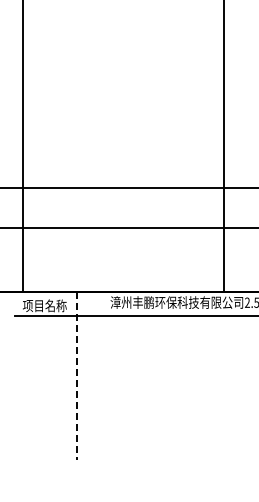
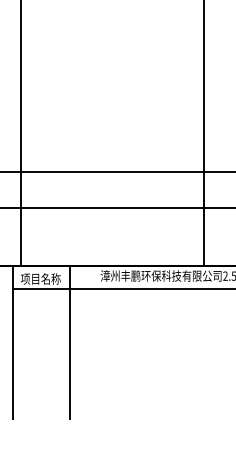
line: (14, 375) -> (13, 342), added
line: (76, 376) -> (69, 343), dashed -> solid

